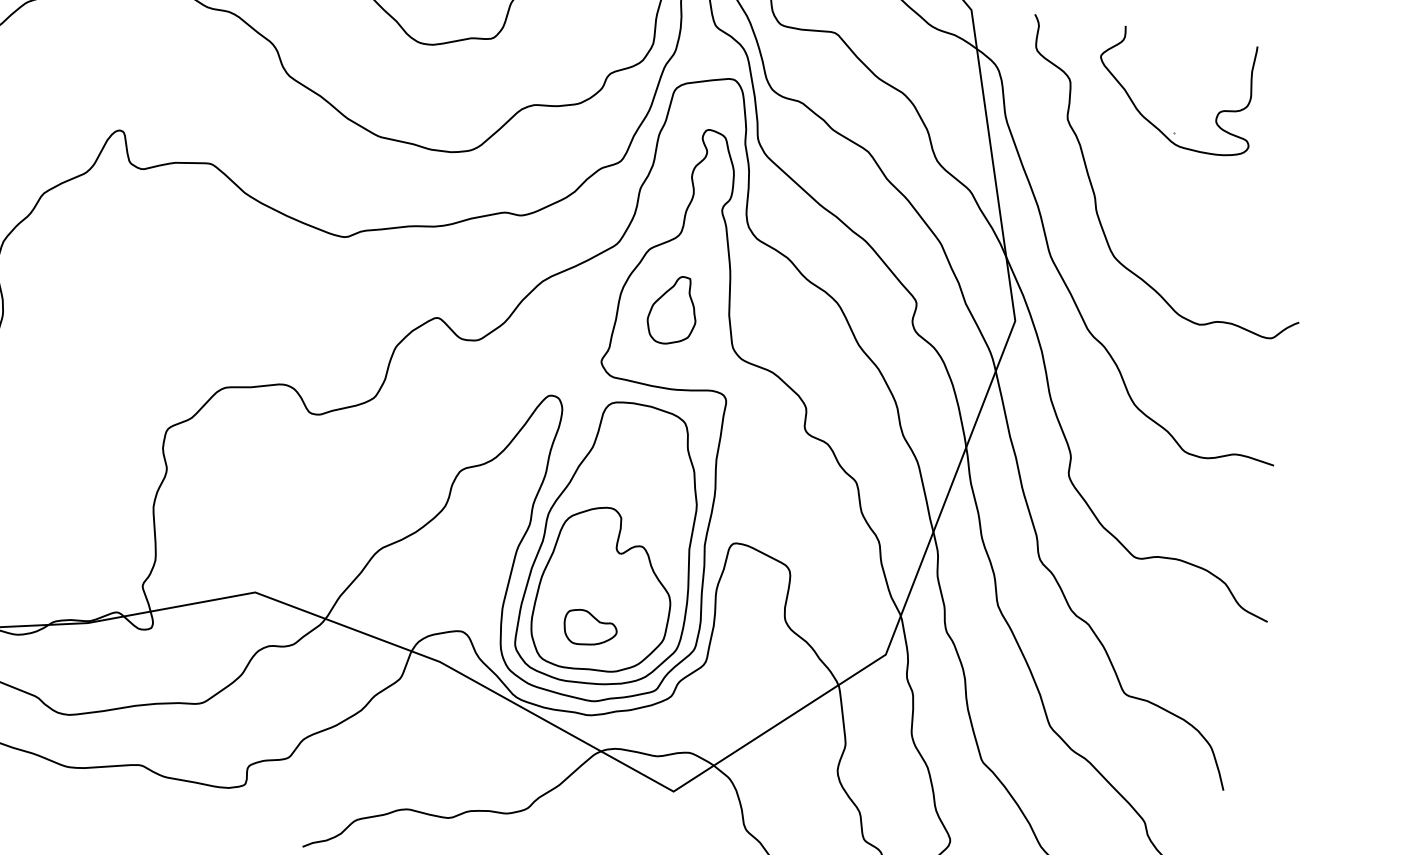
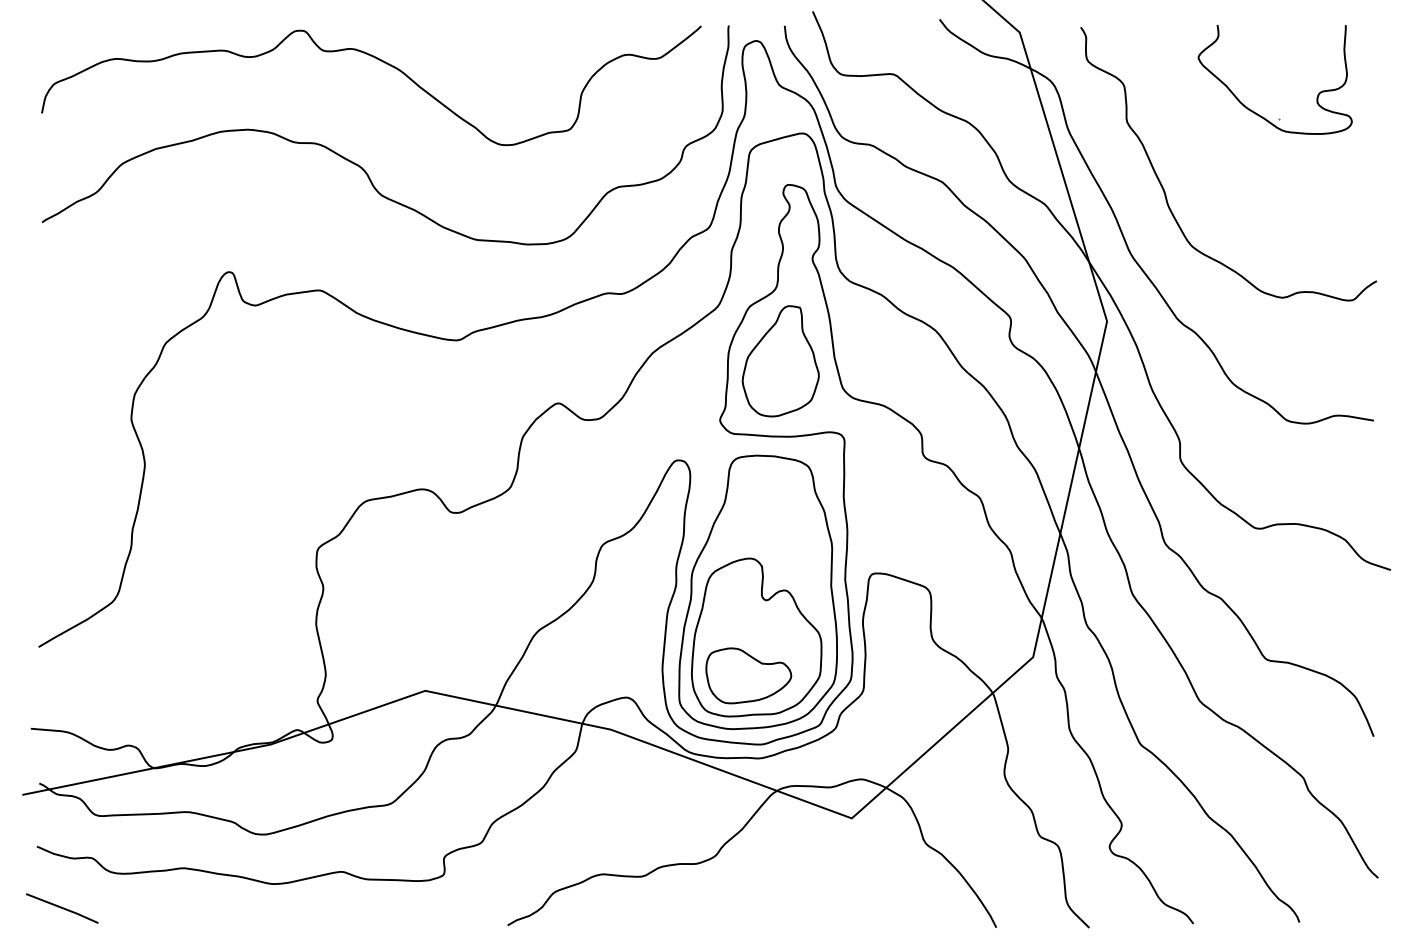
part: (1151, 122) -> (1256, 112), moved
part: (673, 310) -> (780, 361), size x1.67
part: (590, 628) -> (748, 675), size x1.67

